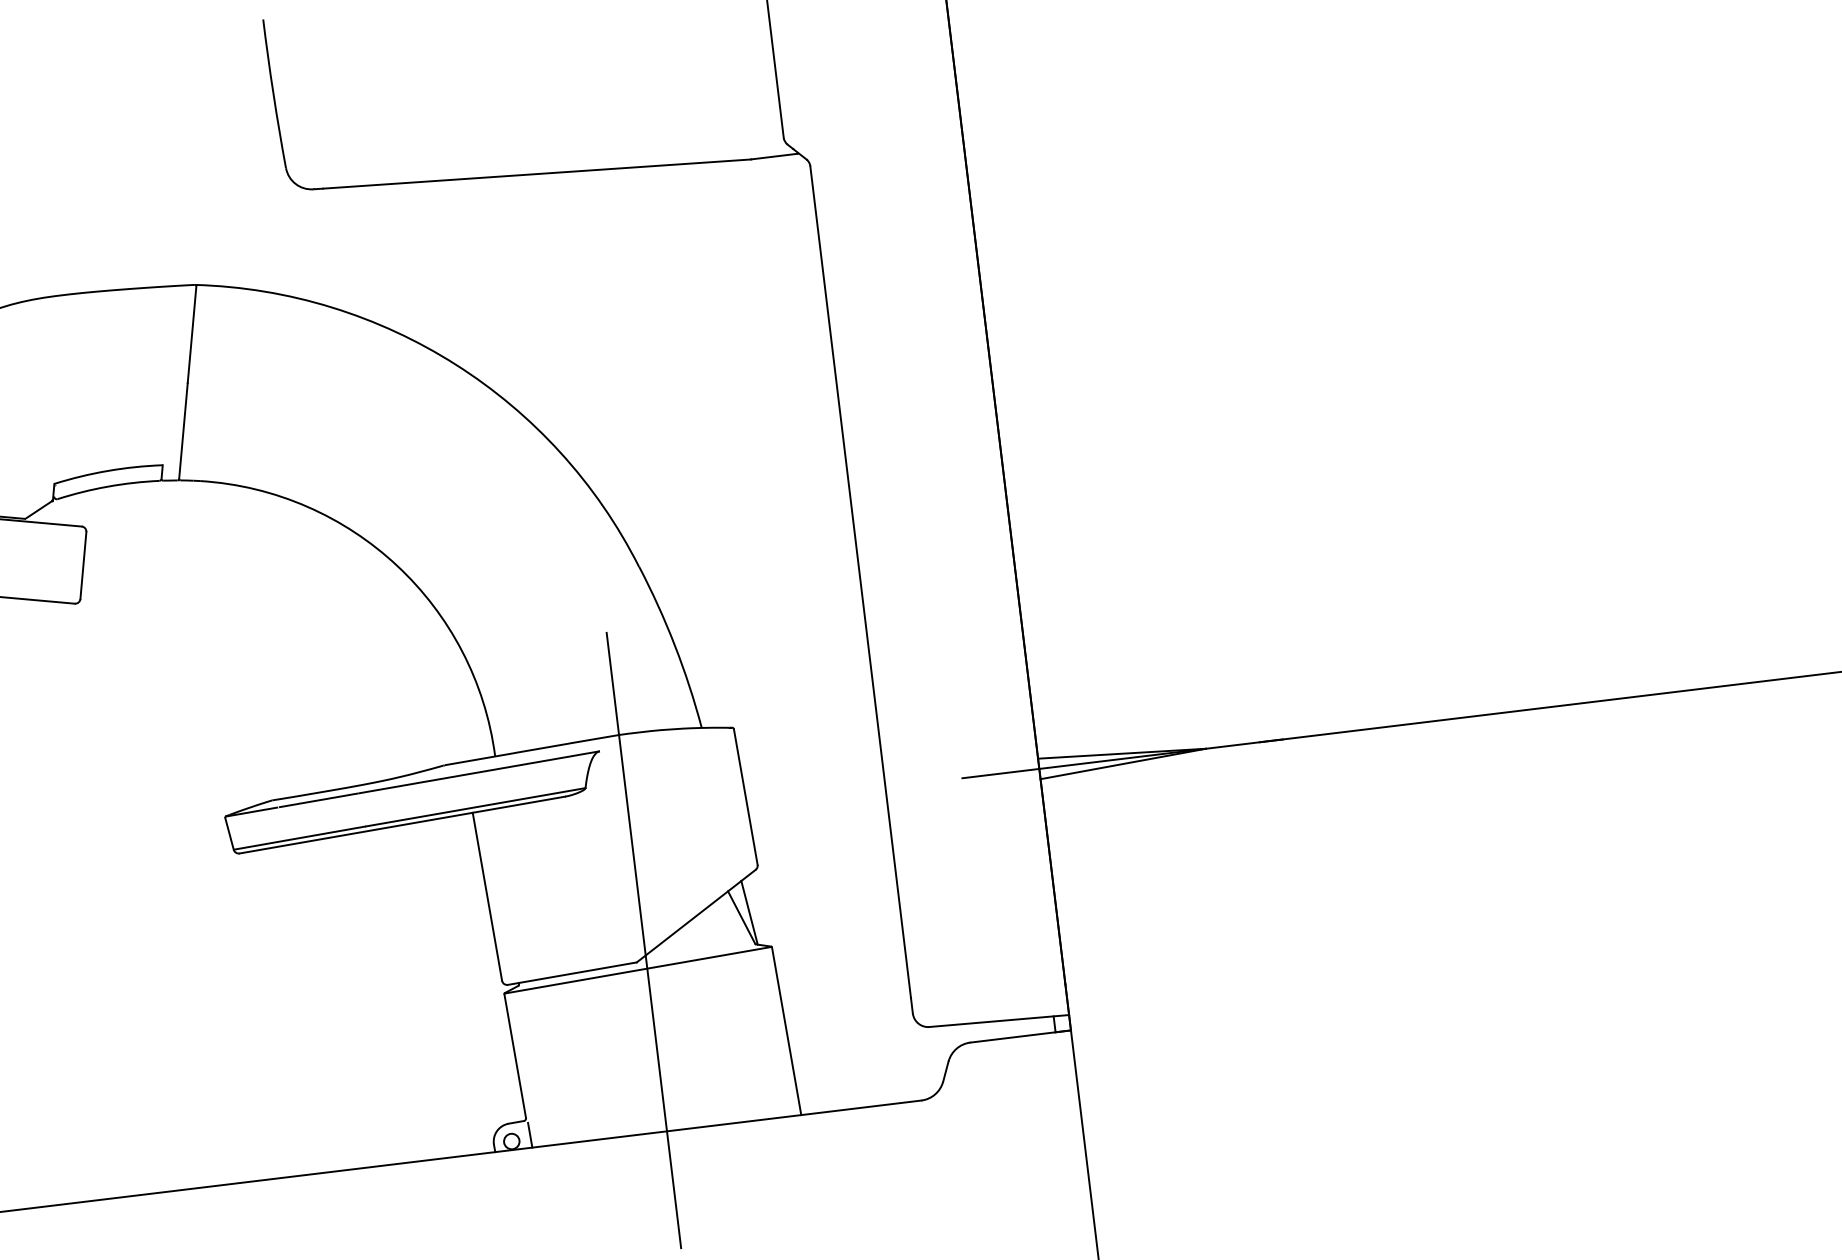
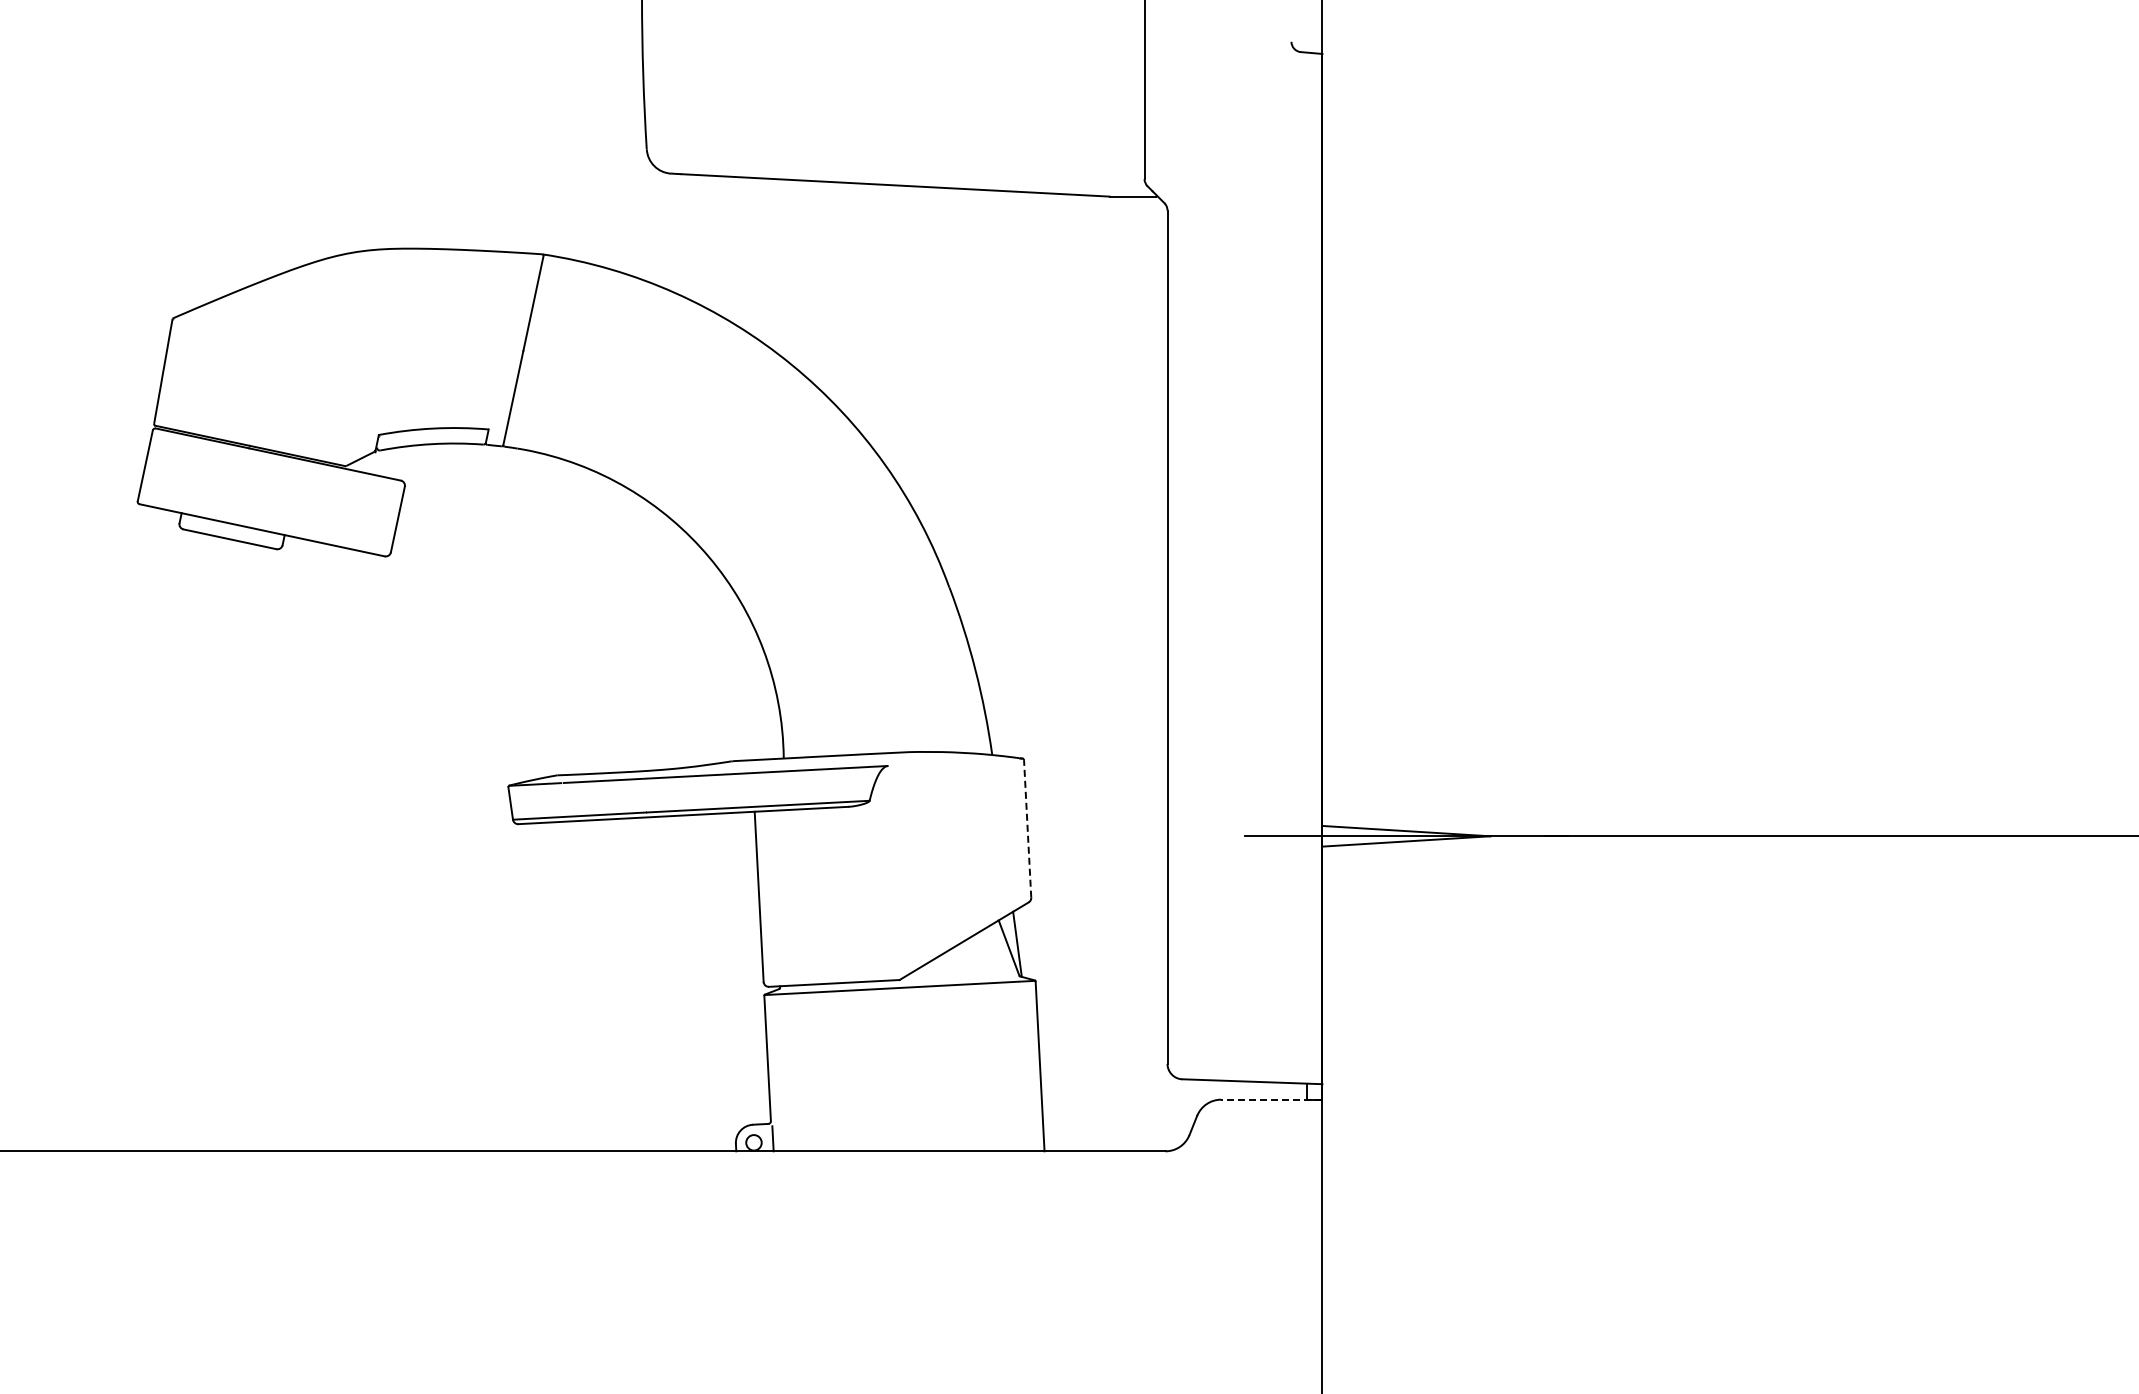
line: (745, 796) -> (1027, 828), solid -> dashed
line: (644, 939) -> (909, 958), removed
line: (1020, 1036) -> (1271, 1099), solid -> dashed

